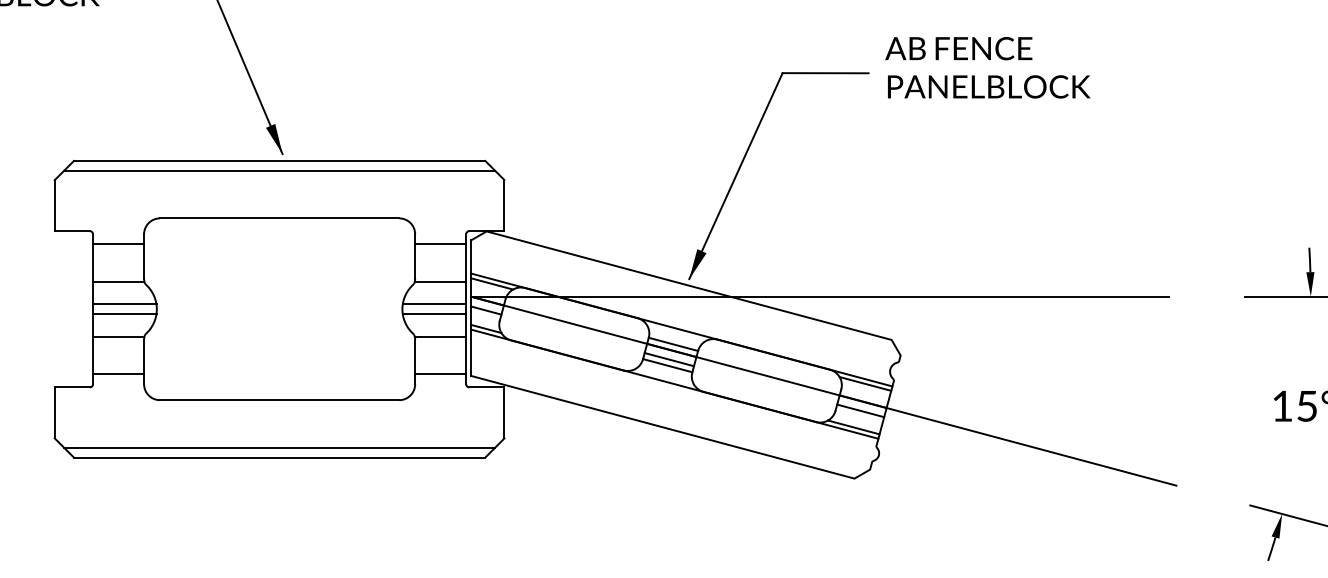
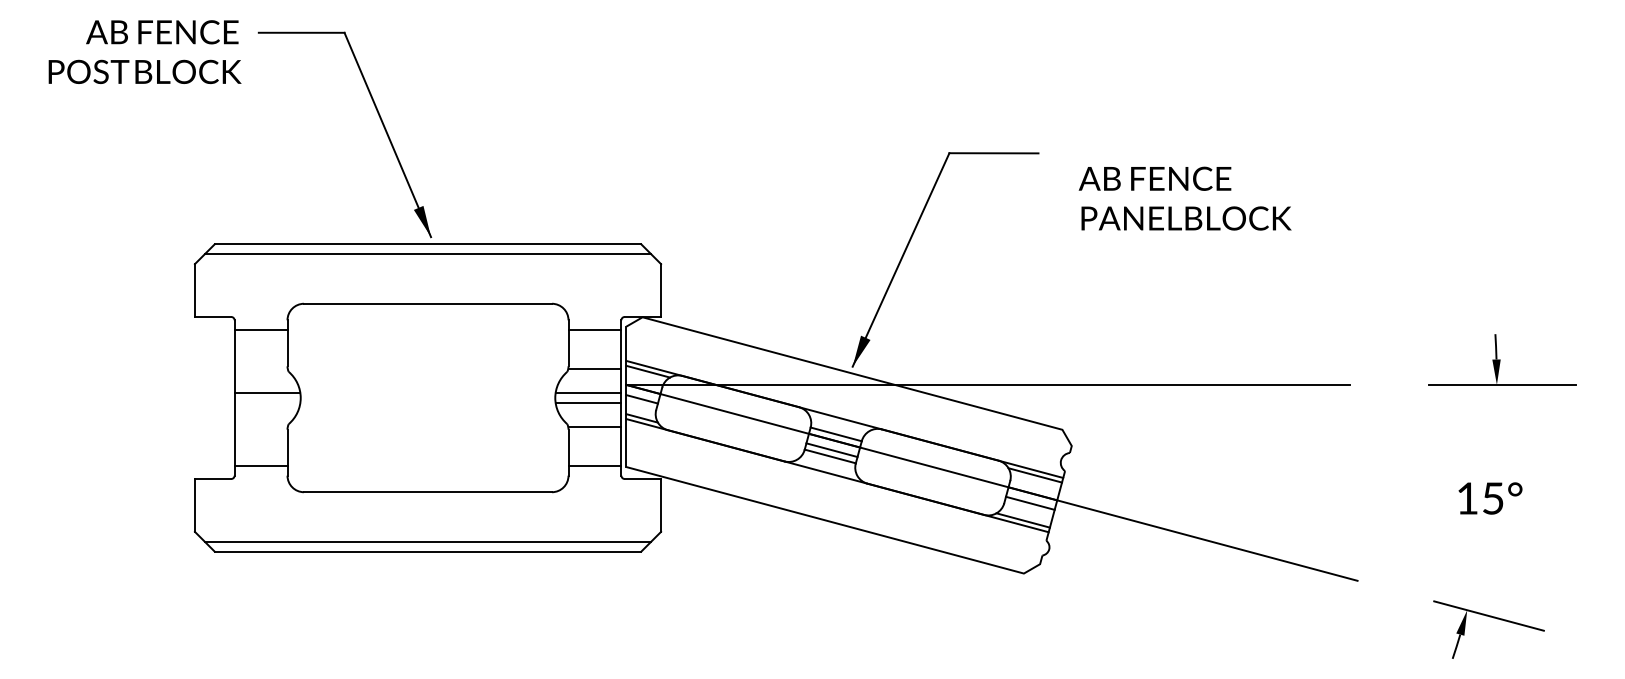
text: (987, 67) -> (1184, 198), moved
line: (118, 281) -> (260, 369), removed
line: (124, 313) -> (267, 402), removed
line: (118, 336) -> (260, 426), removed

